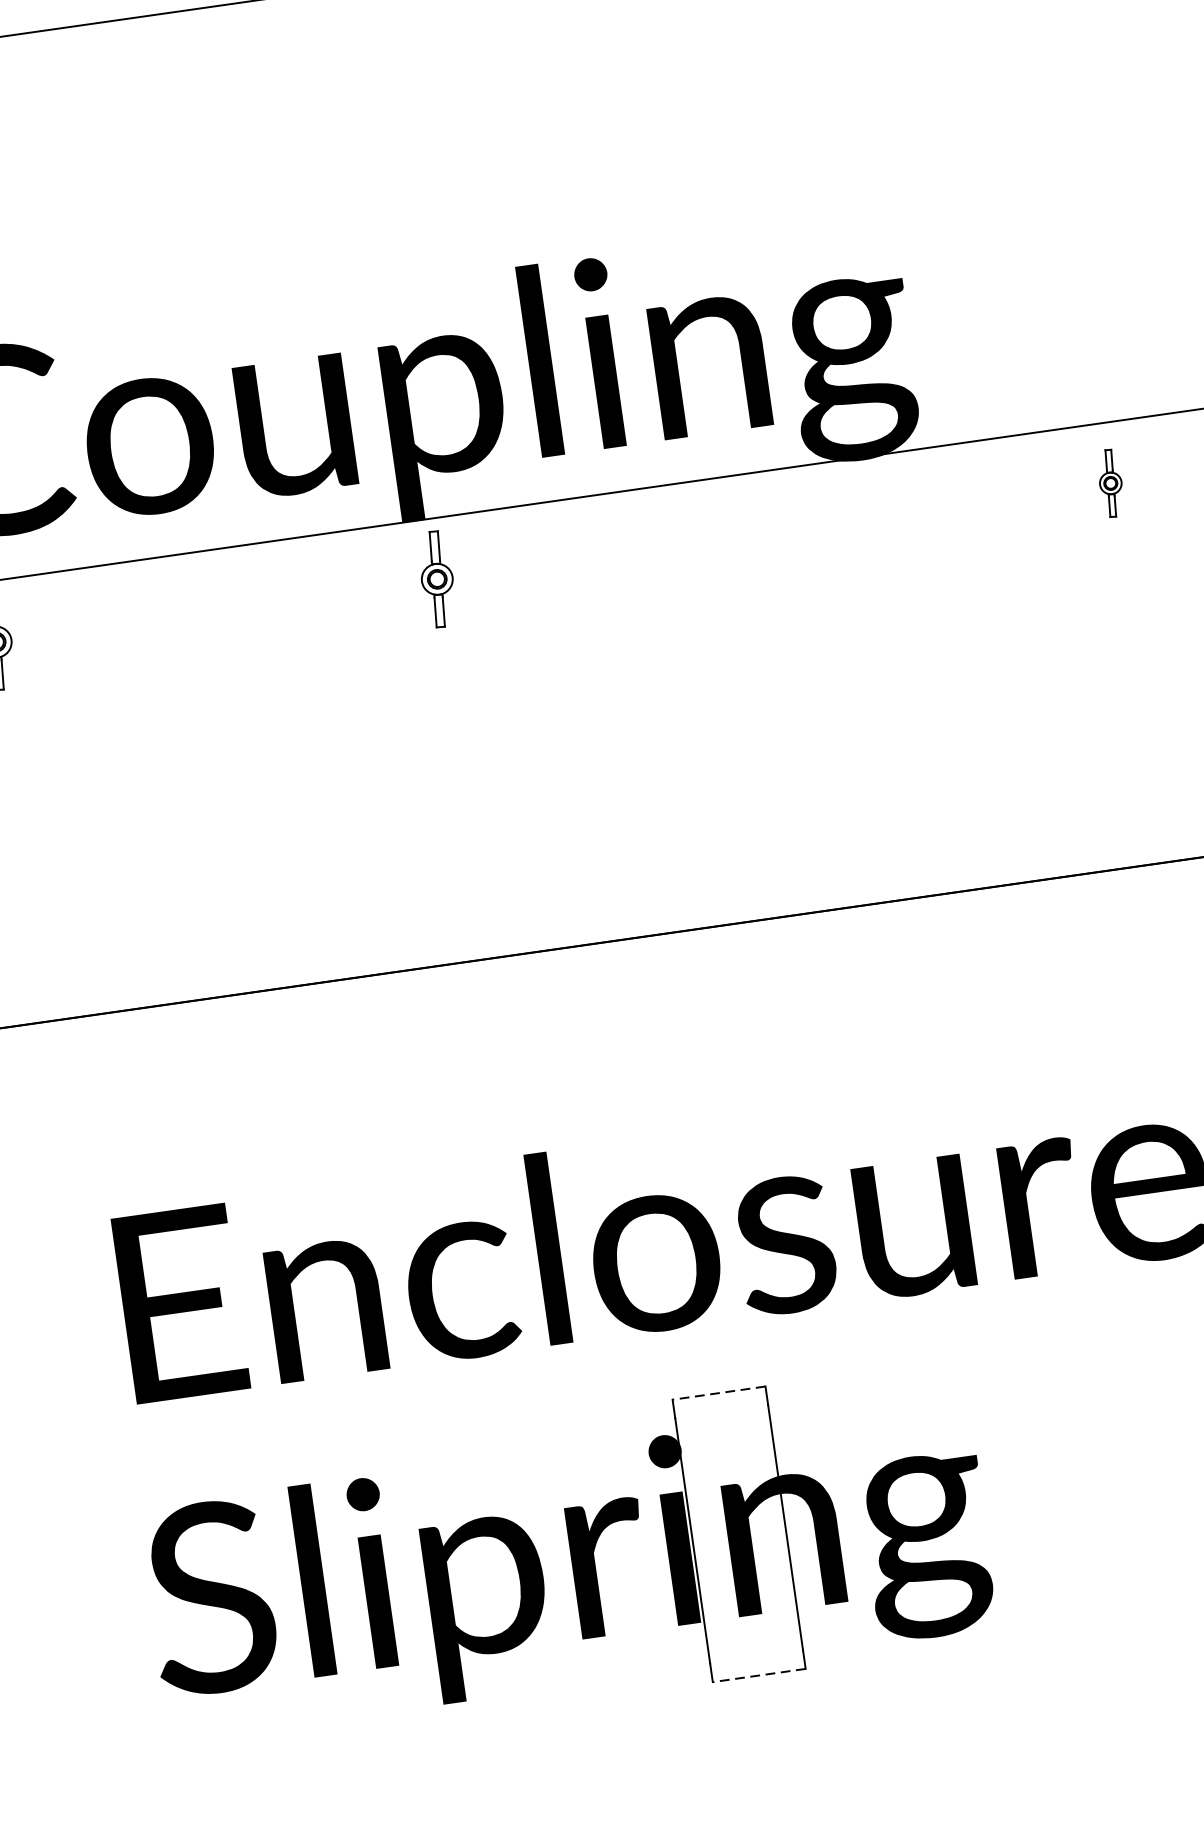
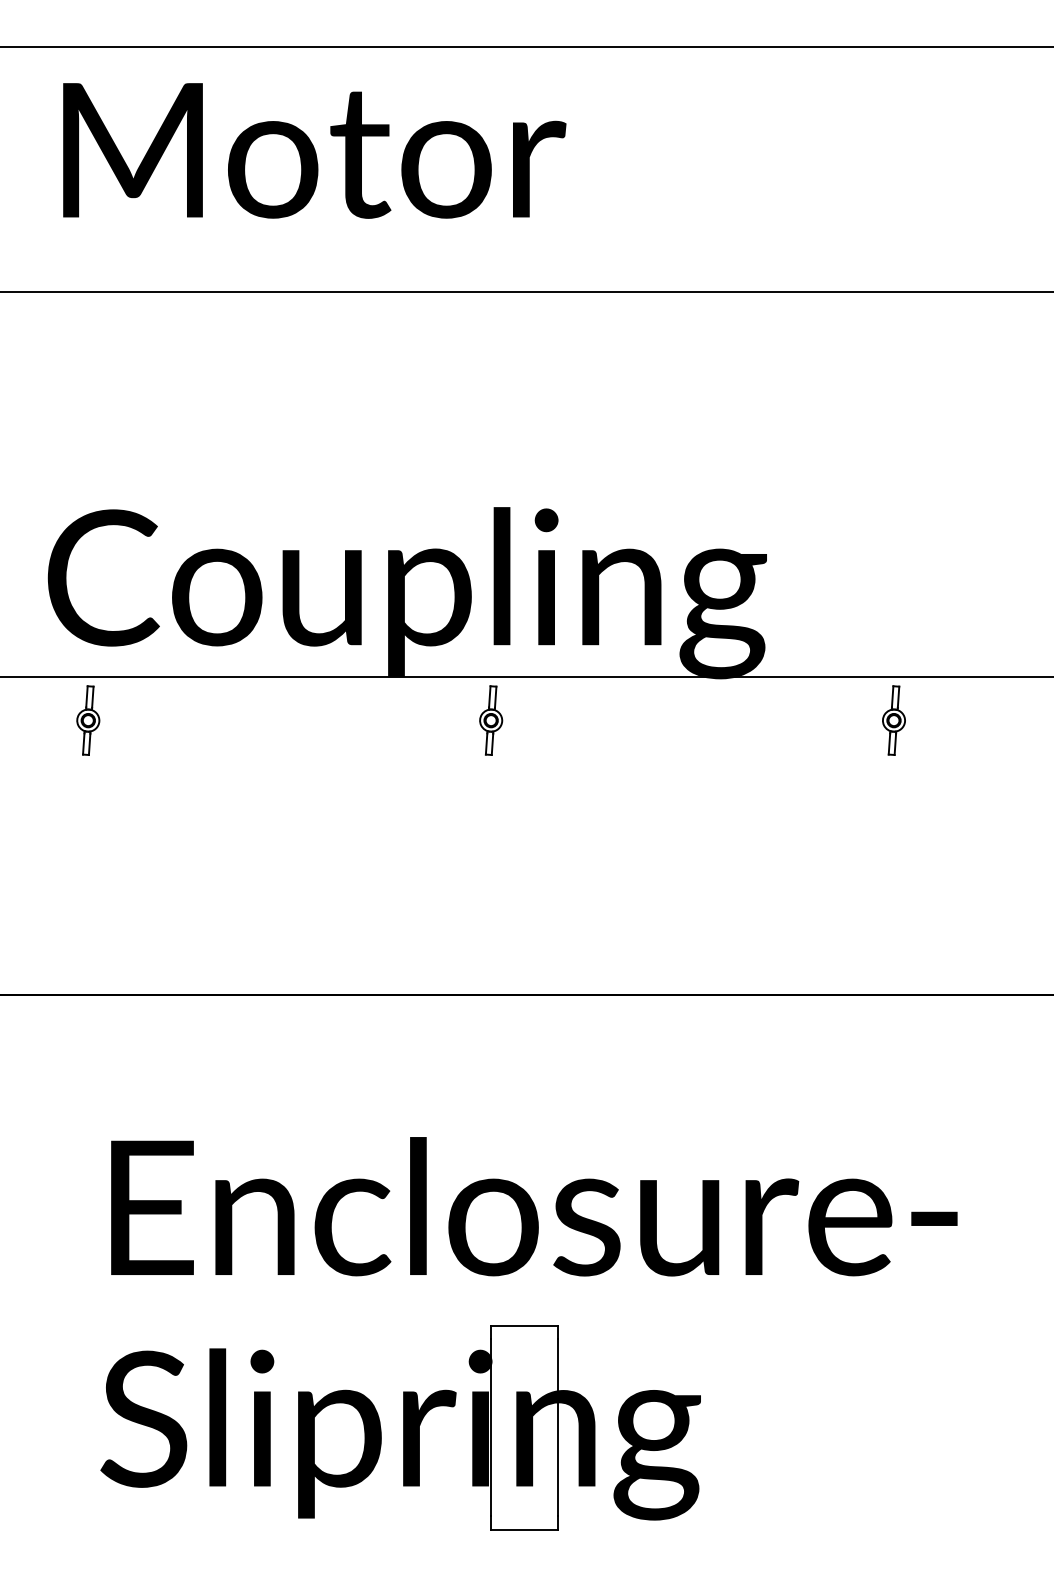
part: (1110, 483) -> (893, 720), size x1.43
part: (437, 579) -> (491, 720), moved
line: (718, 1393) -> (524, 1325), dashed -> solid
line: (758, 1675) -> (524, 1529), dashed -> solid

